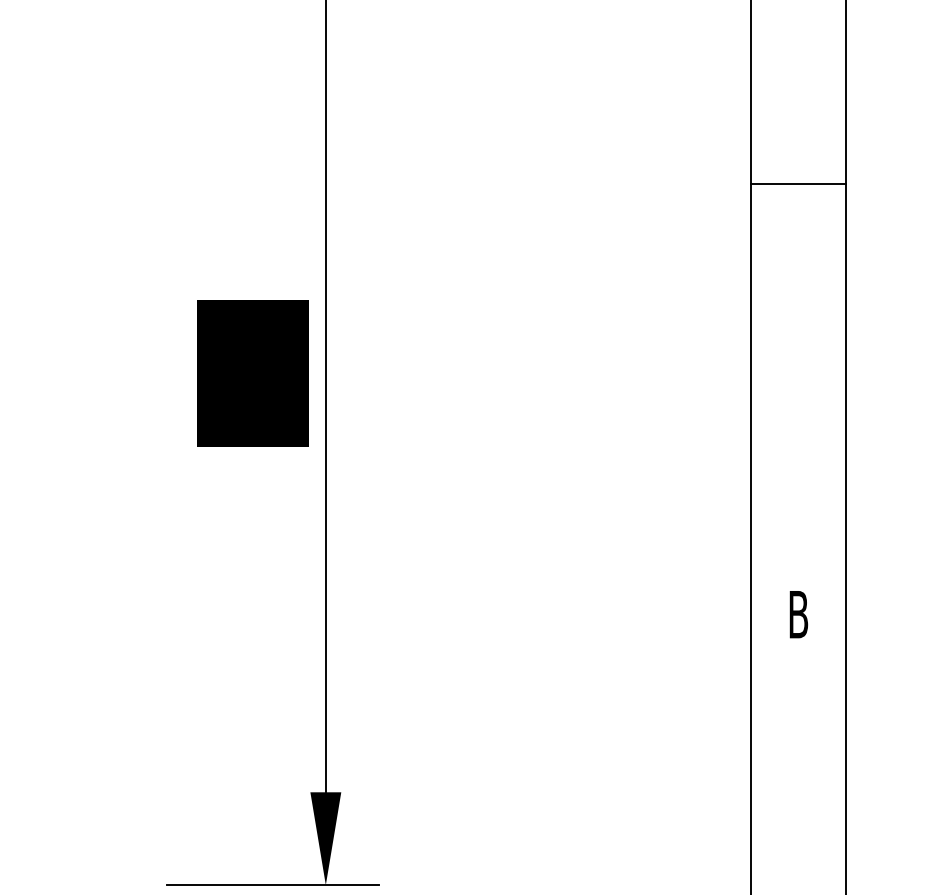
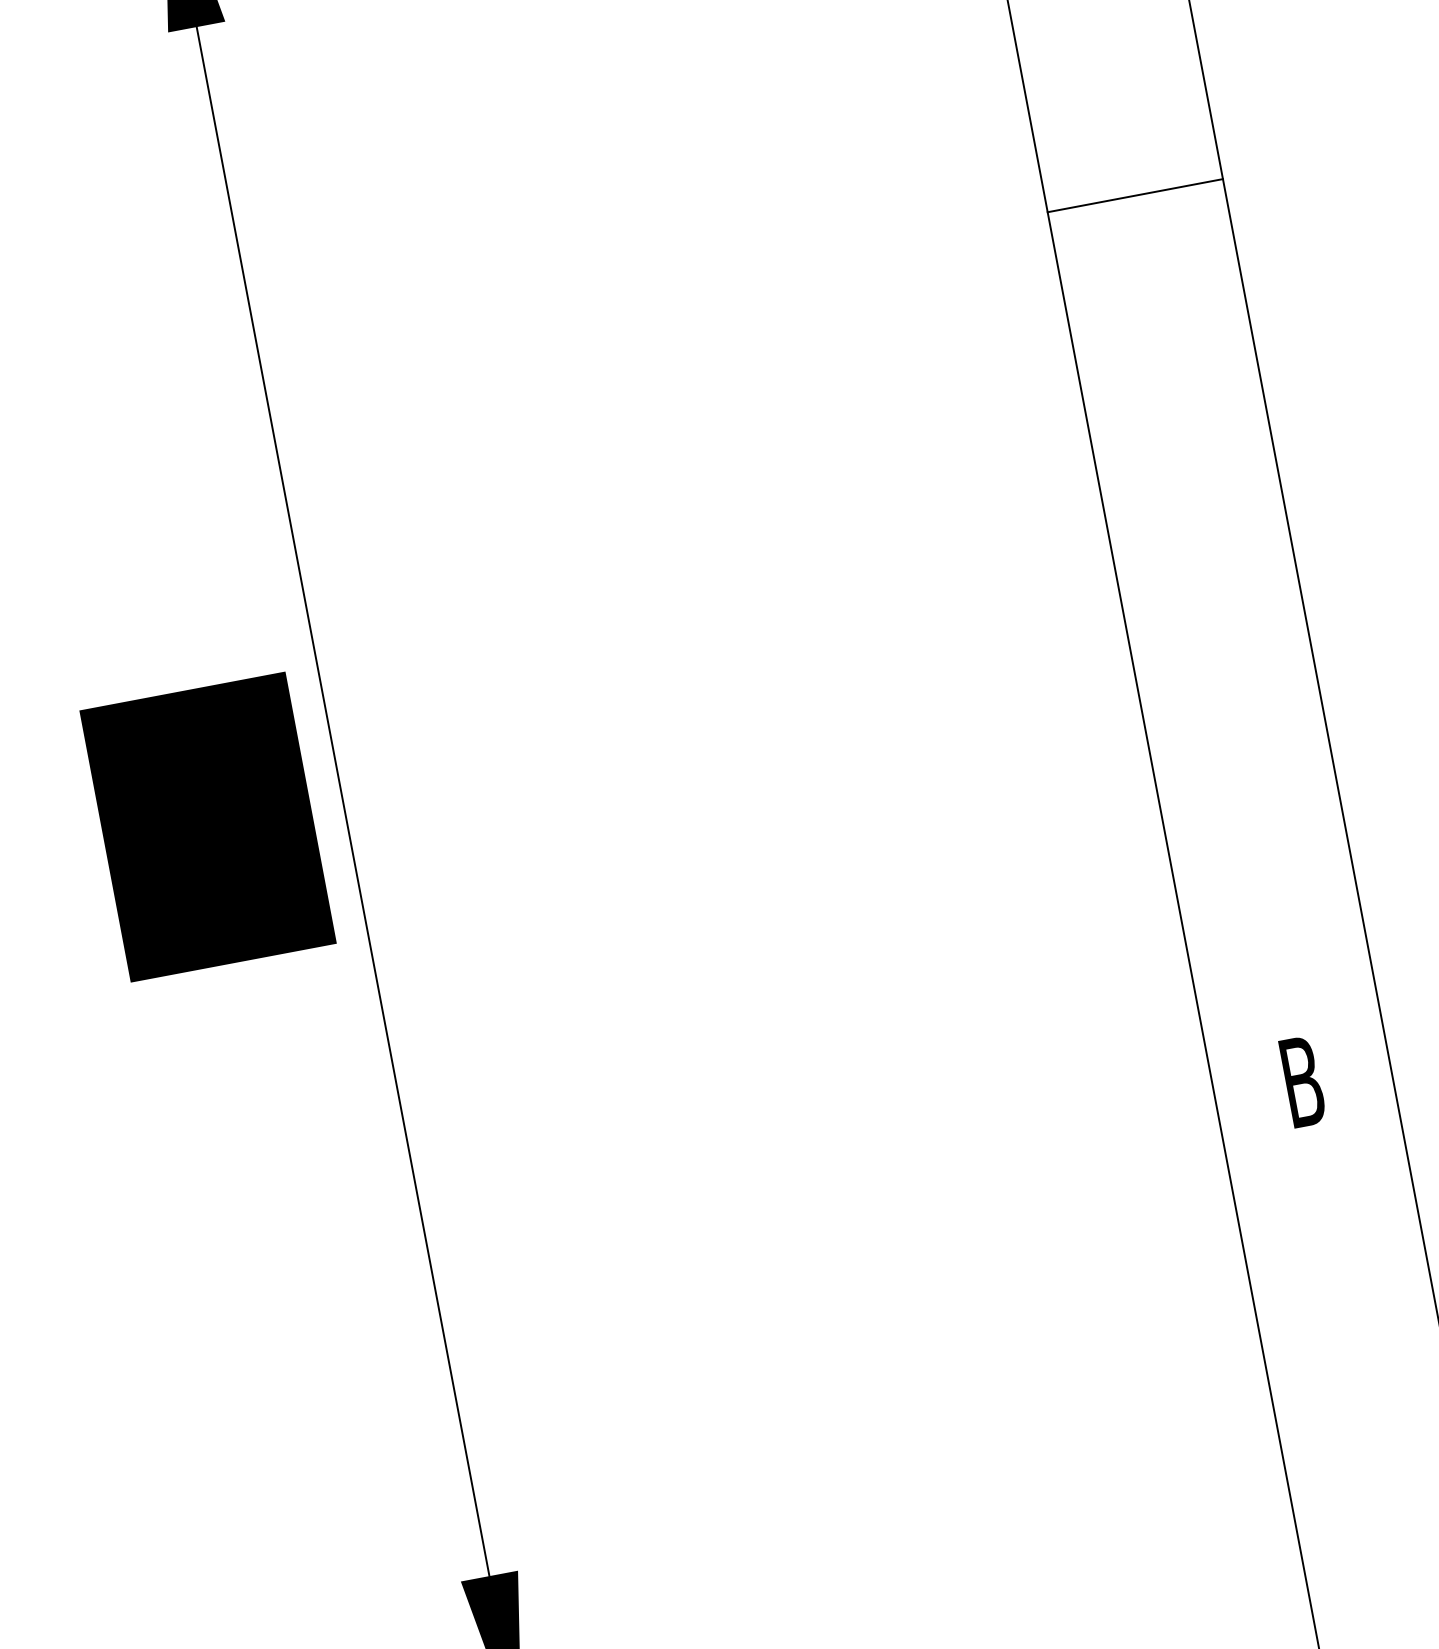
line: (798, 183) -> (1134, 194), moved

